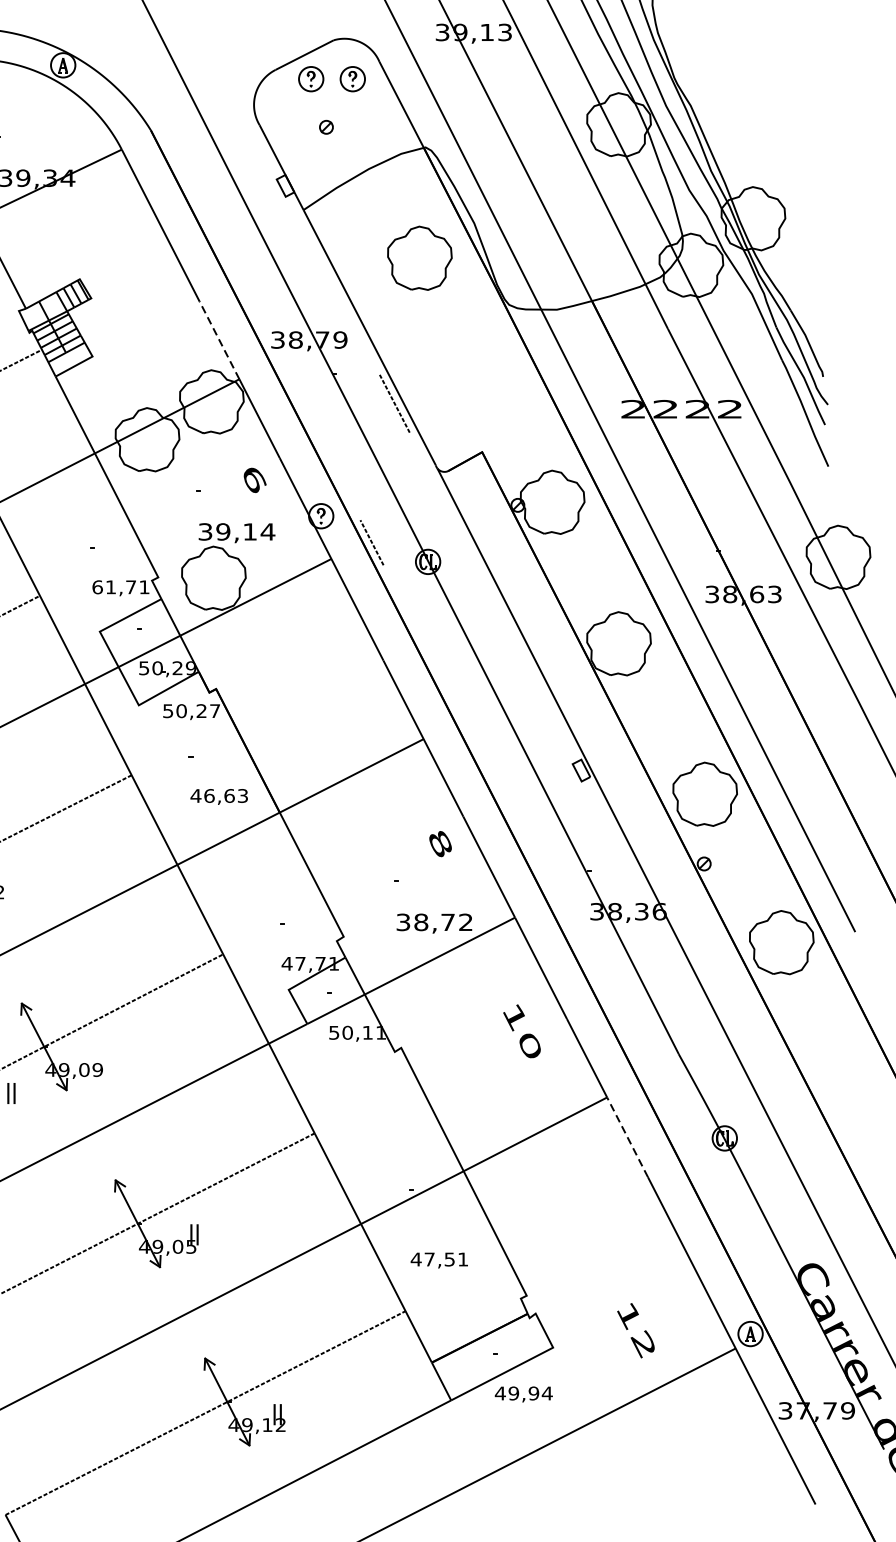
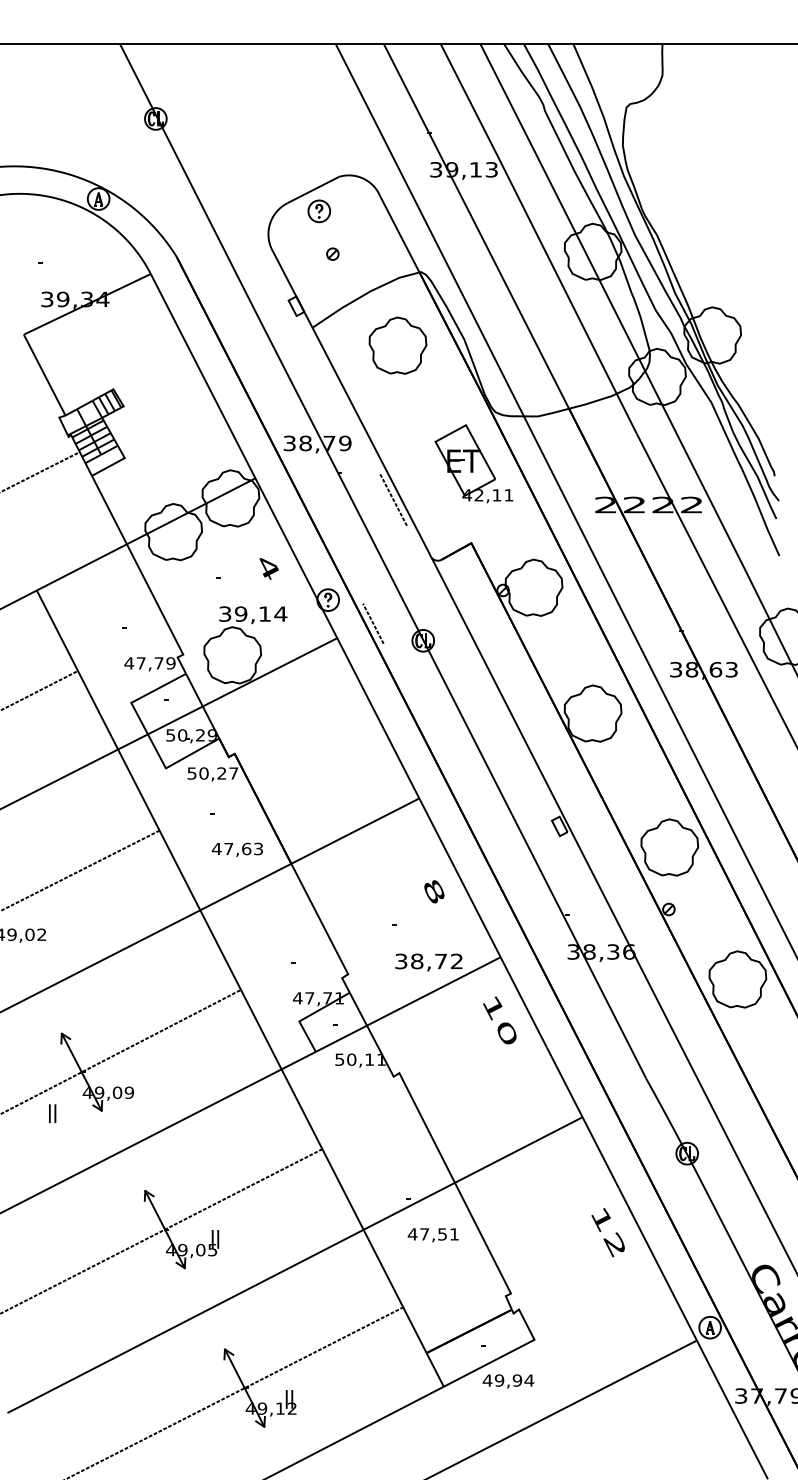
part: (351, 79) -> (355, 211), removed
part: (419, 258) -> (397, 345), moved
line: (219, 340) -> (237, 443), dashed -> solid
part: (484, 362) -> (473, 463), added
text: (255, 480) -> (269, 568), 6 -> 4
text: (120, 587) -> (149, 663), 61,71 -> 47,79
text: (209, 795) -> (228, 848), 46,63 -> 47,63
text: (521, 1031) -> (499, 1020), moved
line: (627, 1137) -> (600, 1152), dashed -> solid
text: (438, 1260) -> (432, 1235), moved
text: (635, 1330) -> (607, 1232), moved

